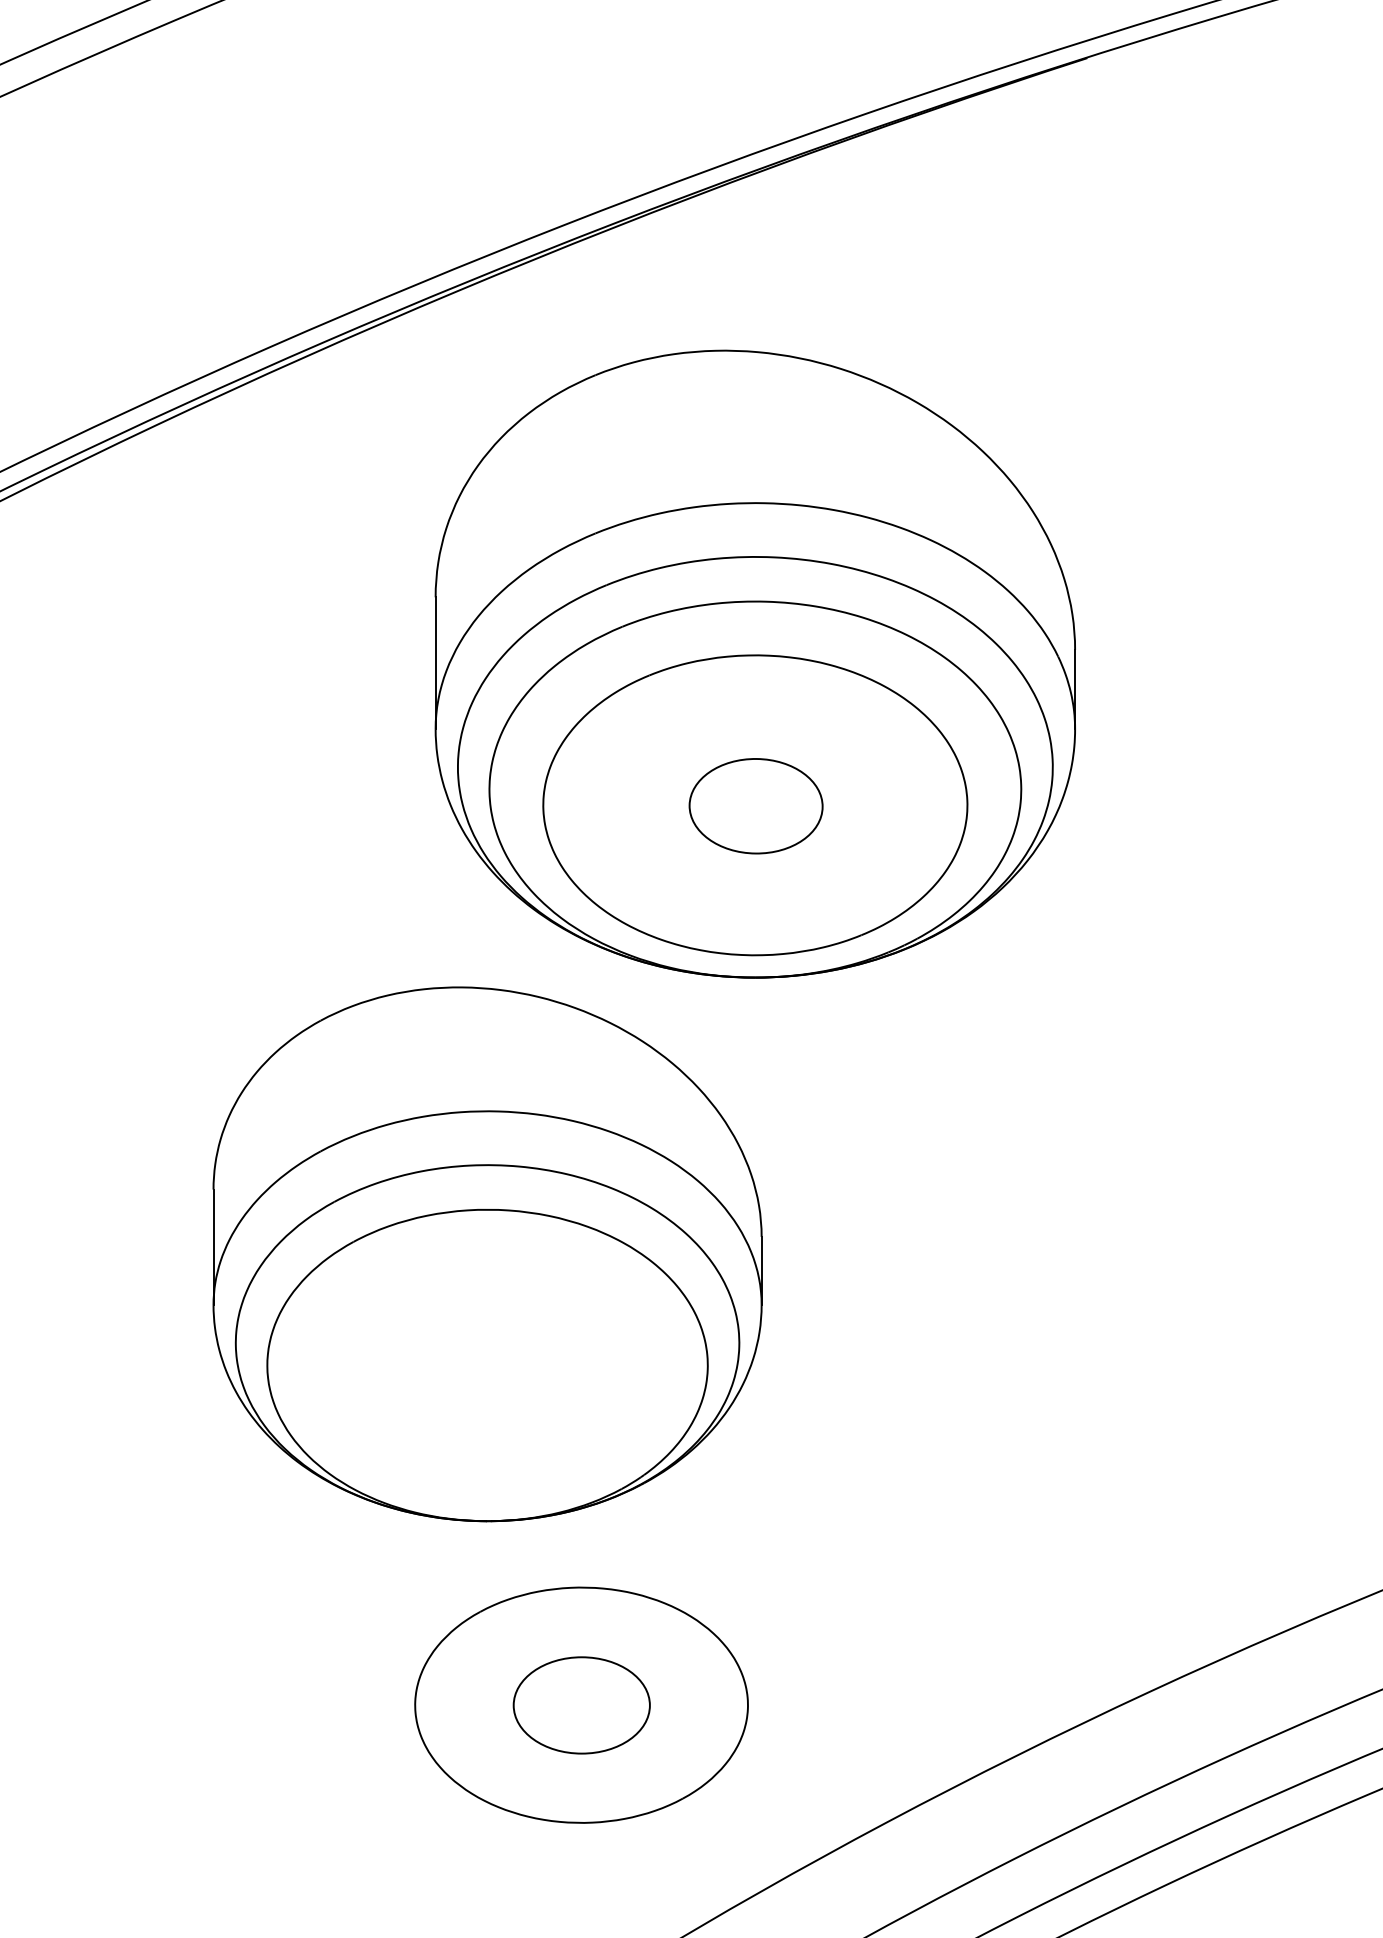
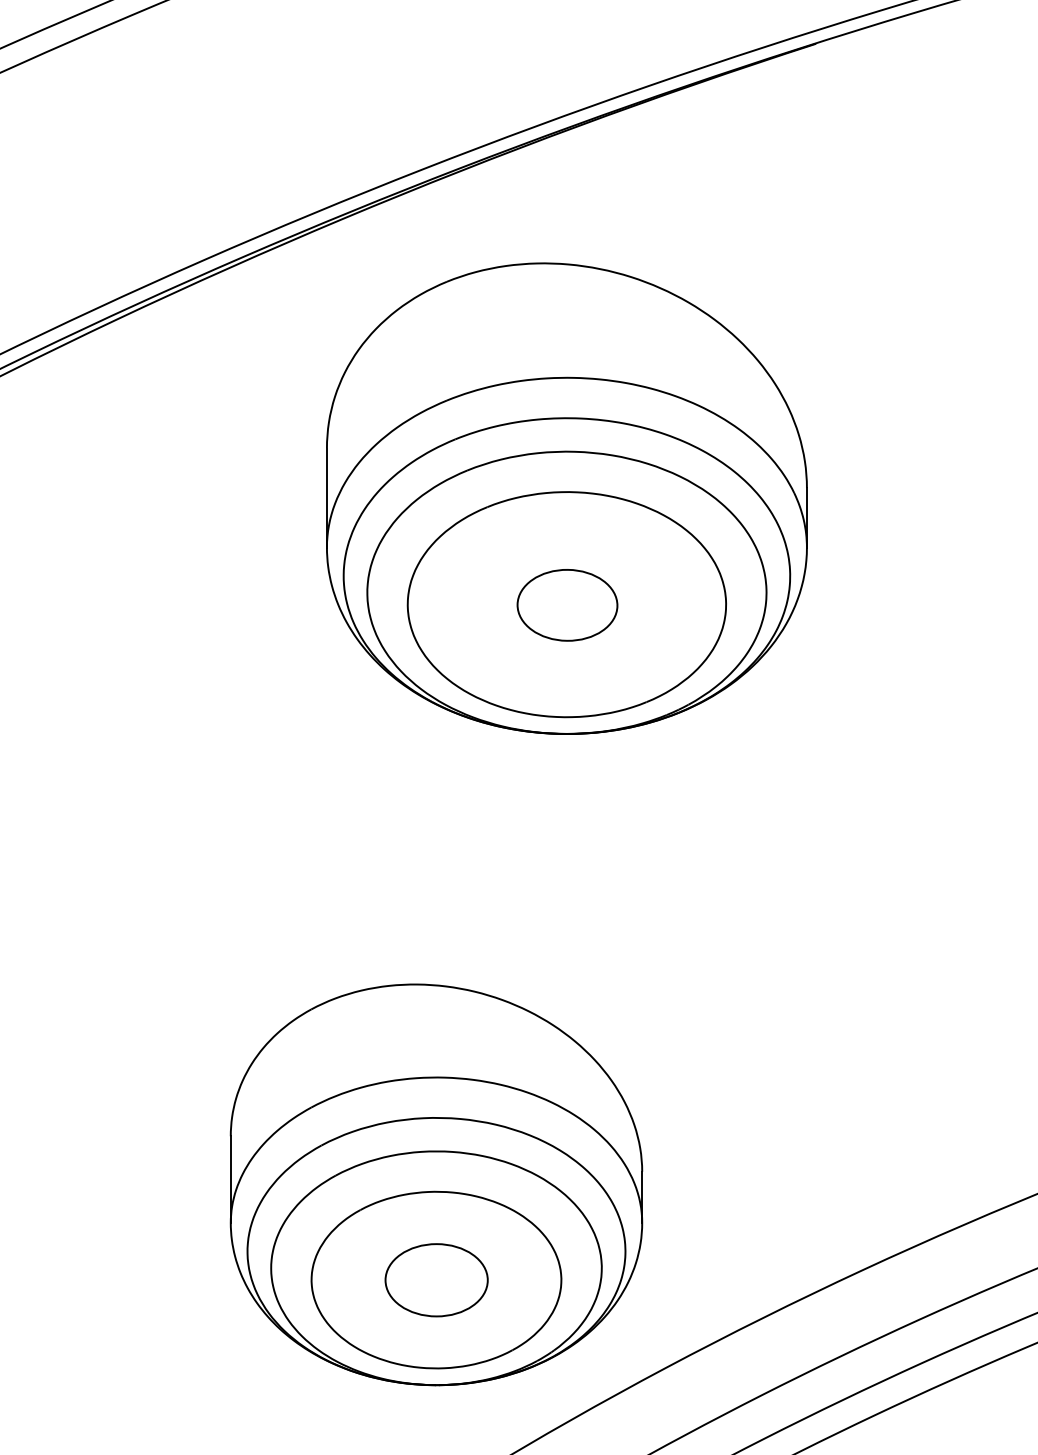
part: (487, 1254) -> (436, 1184), moved

